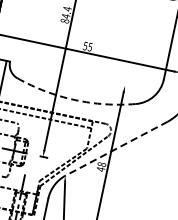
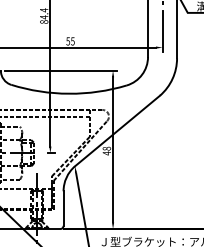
line: (72, 74) -> (61, 70), added
arc: (75, 99) -> (69, 93), dashed -> solid
line: (116, 149) -> (117, 131), dashed -> solid

